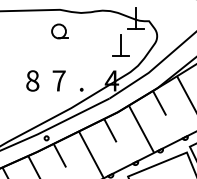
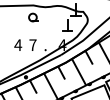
text: (33, 81) -> (18, 45), 8 -> 4

